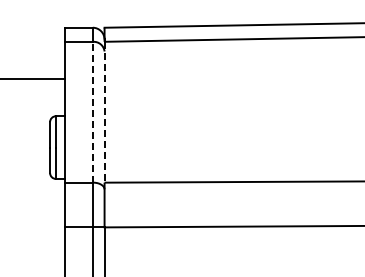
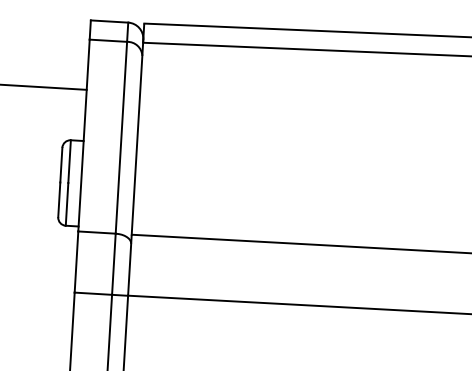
line: (92, 111) -> (121, 136), dashed -> solid
line: (104, 112) -> (137, 139), dashed -> solid

